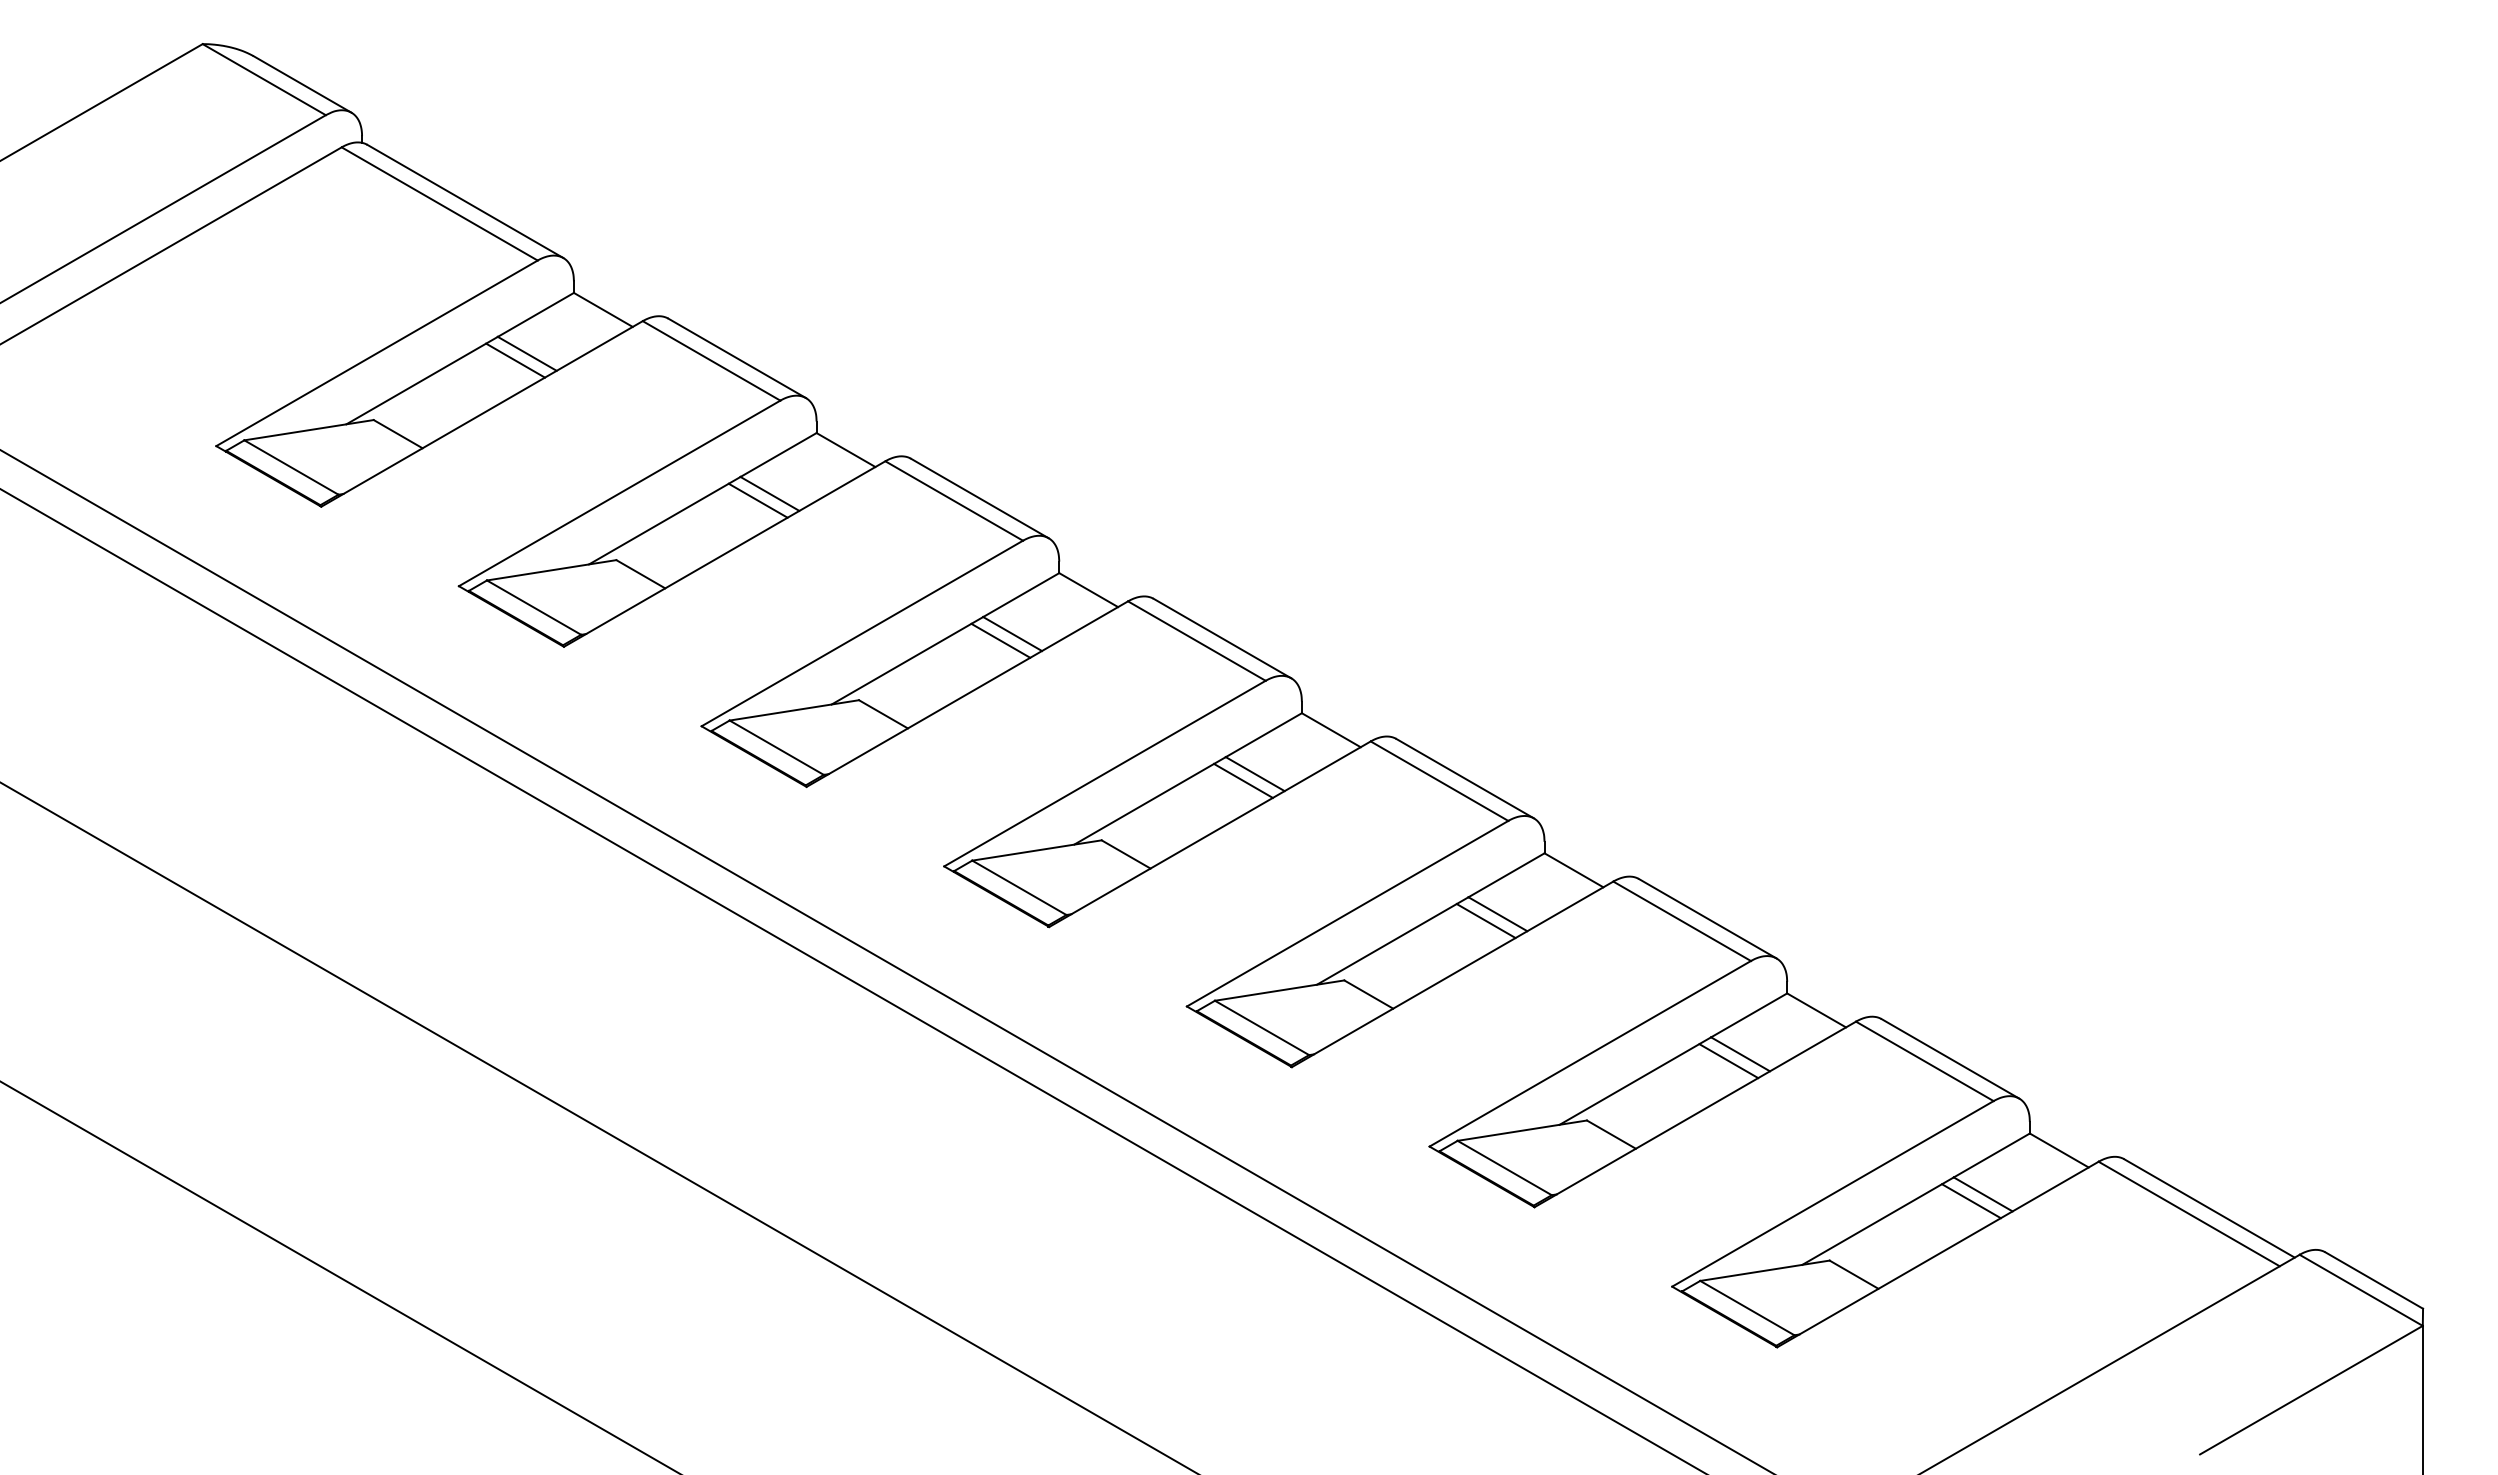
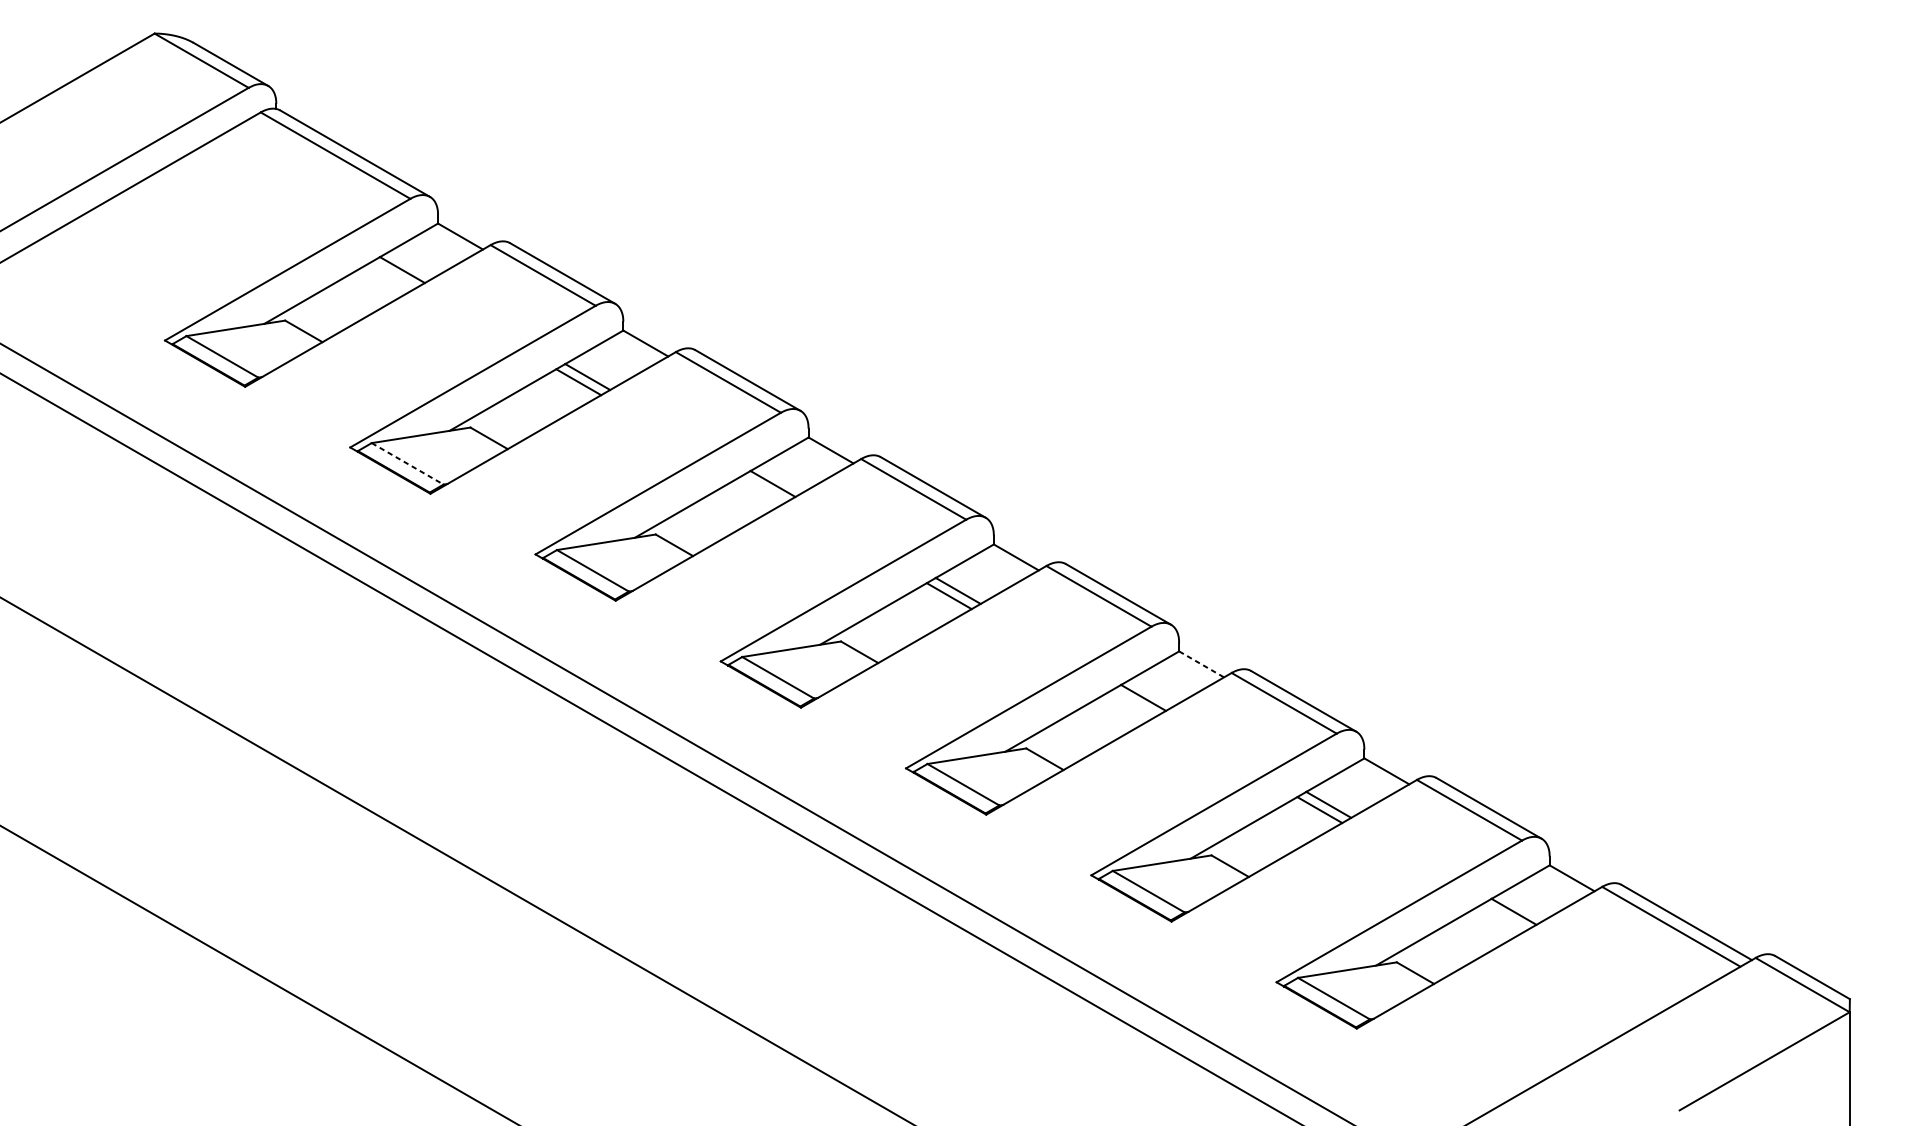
line: (515, 360) -> (393, 275), removed
line: (534, 607) -> (407, 463), solid -> dashed
line: (1000, 640) -> (763, 488), removed
line: (1573, 870) -> (1201, 664), solid -> dashed
line: (1485, 921) -> (1134, 703), removed
line: (1971, 1201) -> (1505, 917), removed

